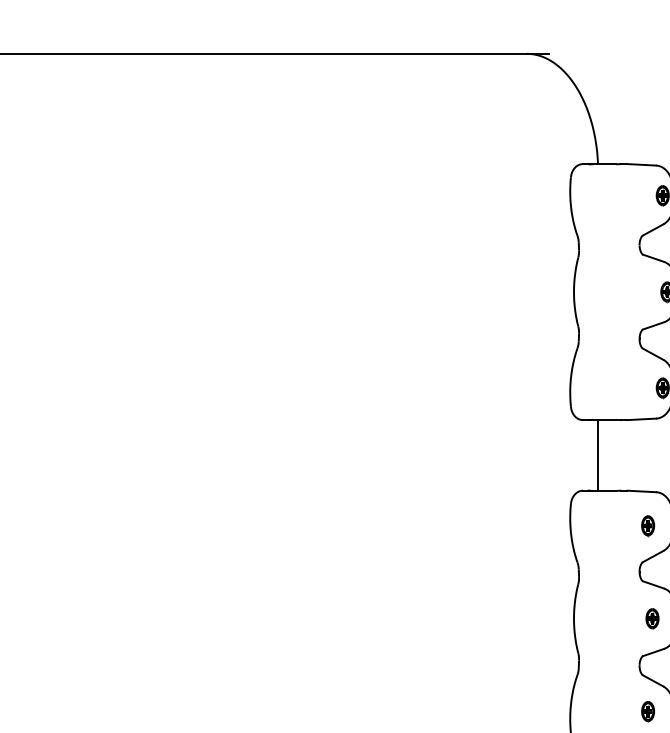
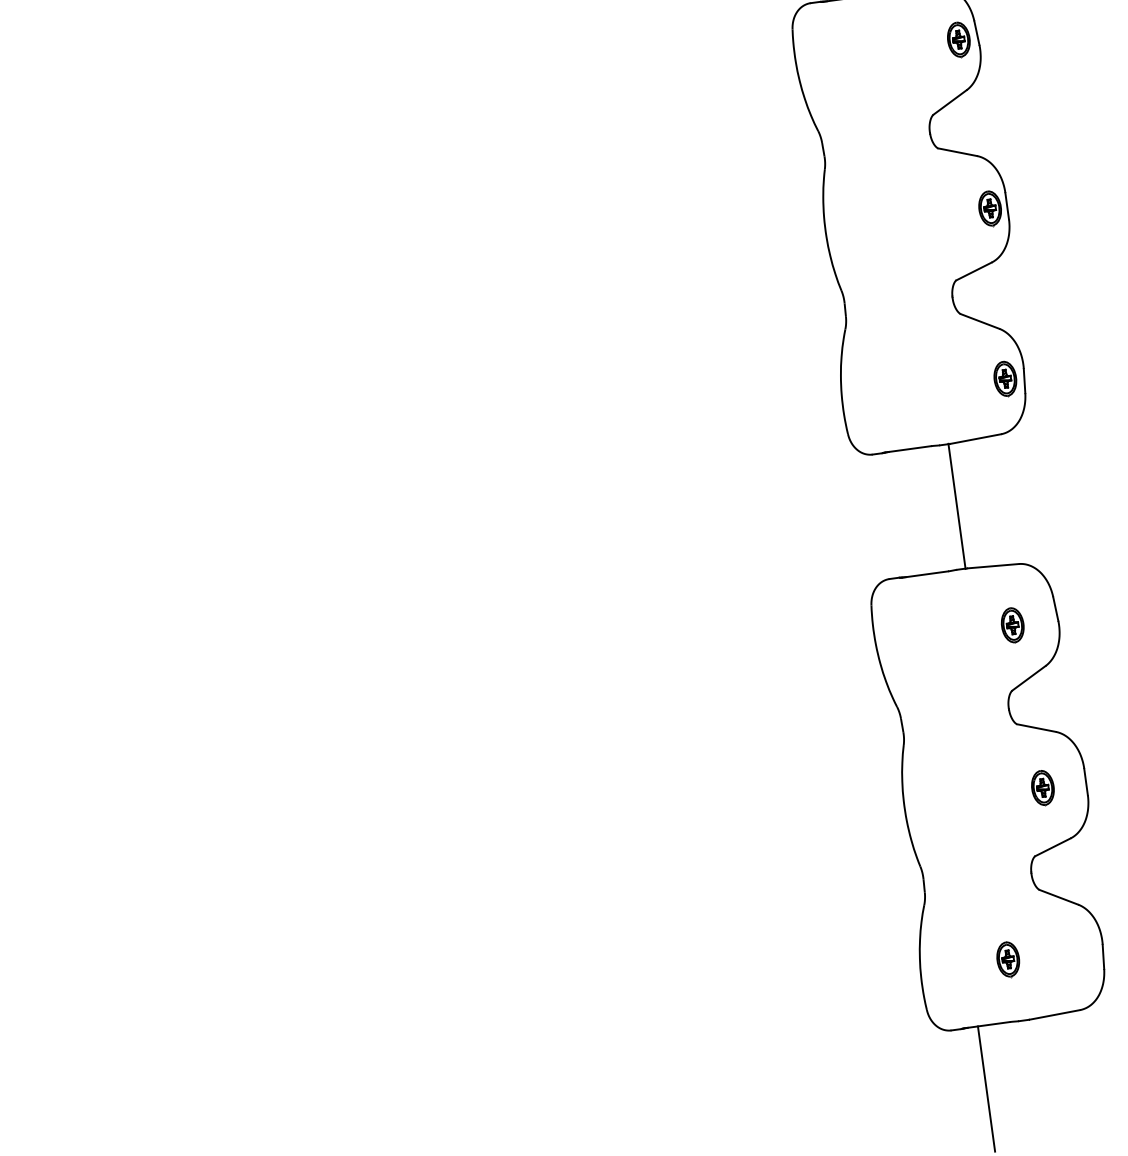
line: (598, 454) -> (957, 504), moved
part: (648, 711) -> (1008, 959), moved

